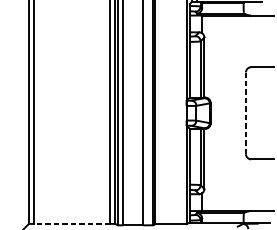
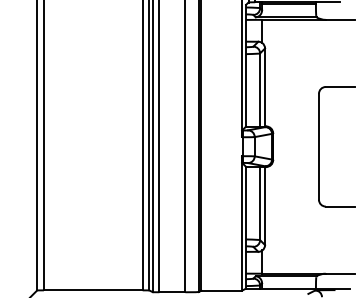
line: (246, 113) -> (319, 146), dashed -> solid
line: (71, 223) -> (92, 290), dashed -> solid

